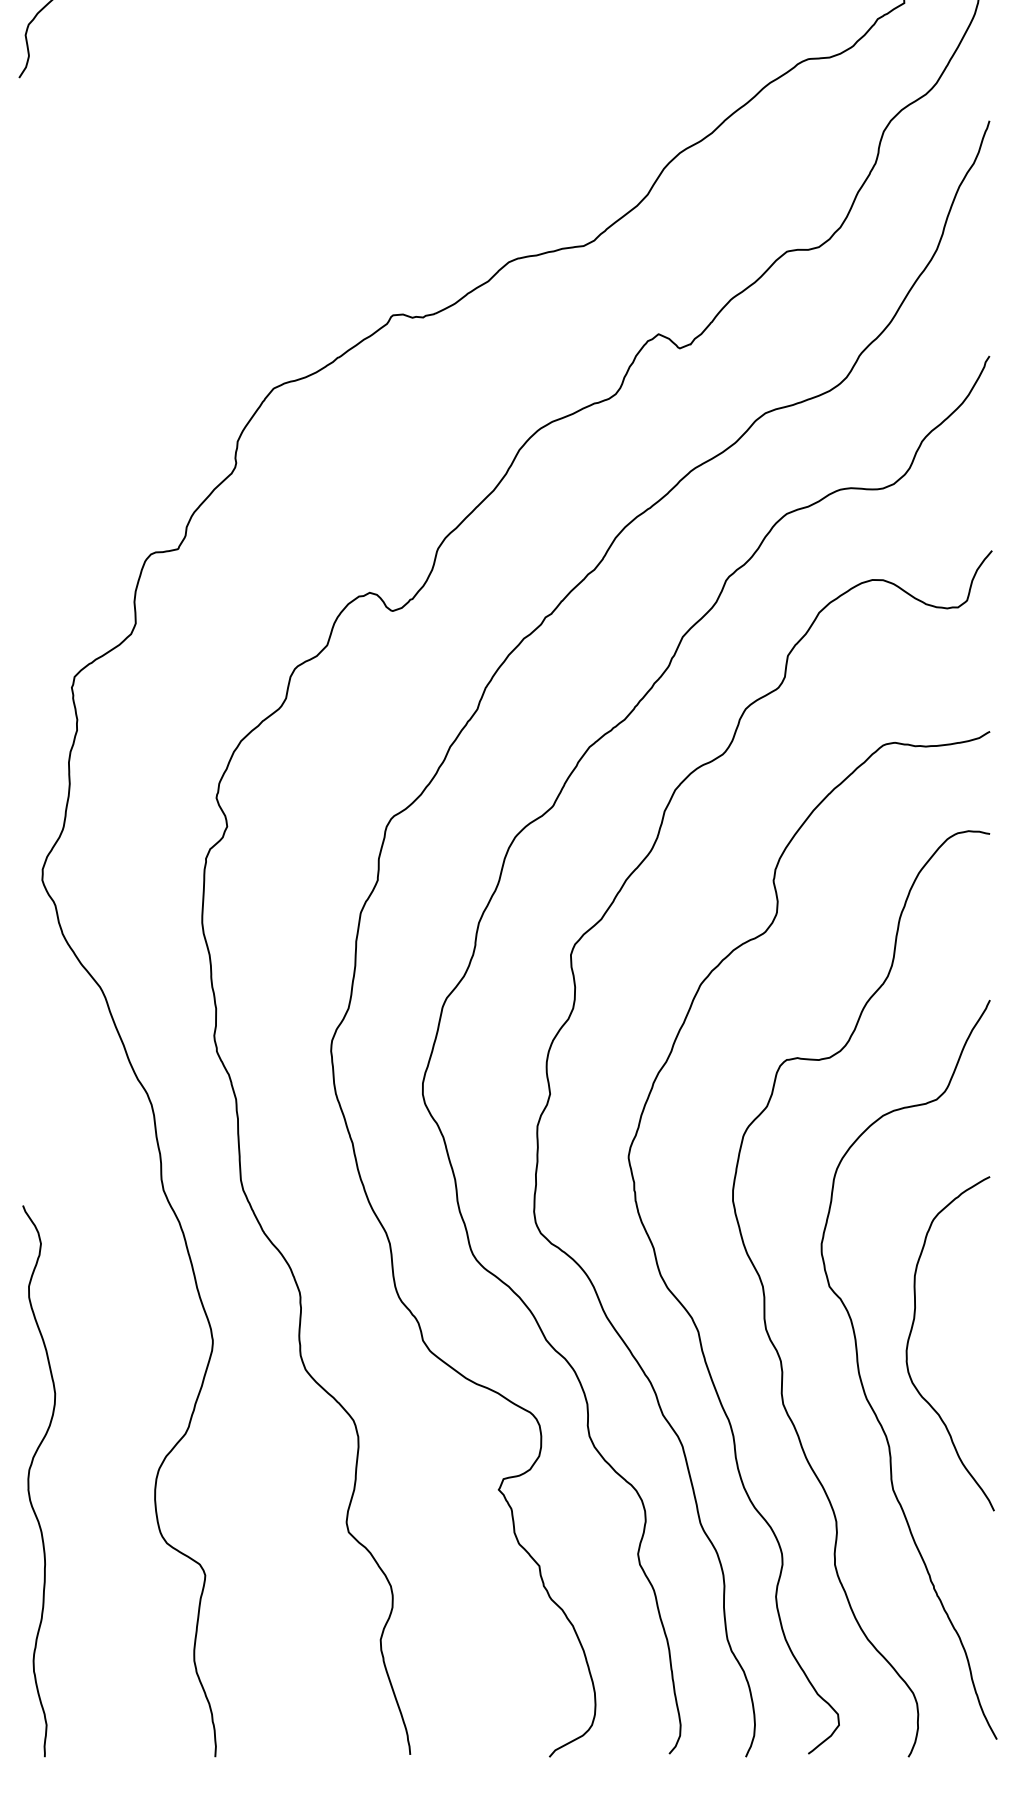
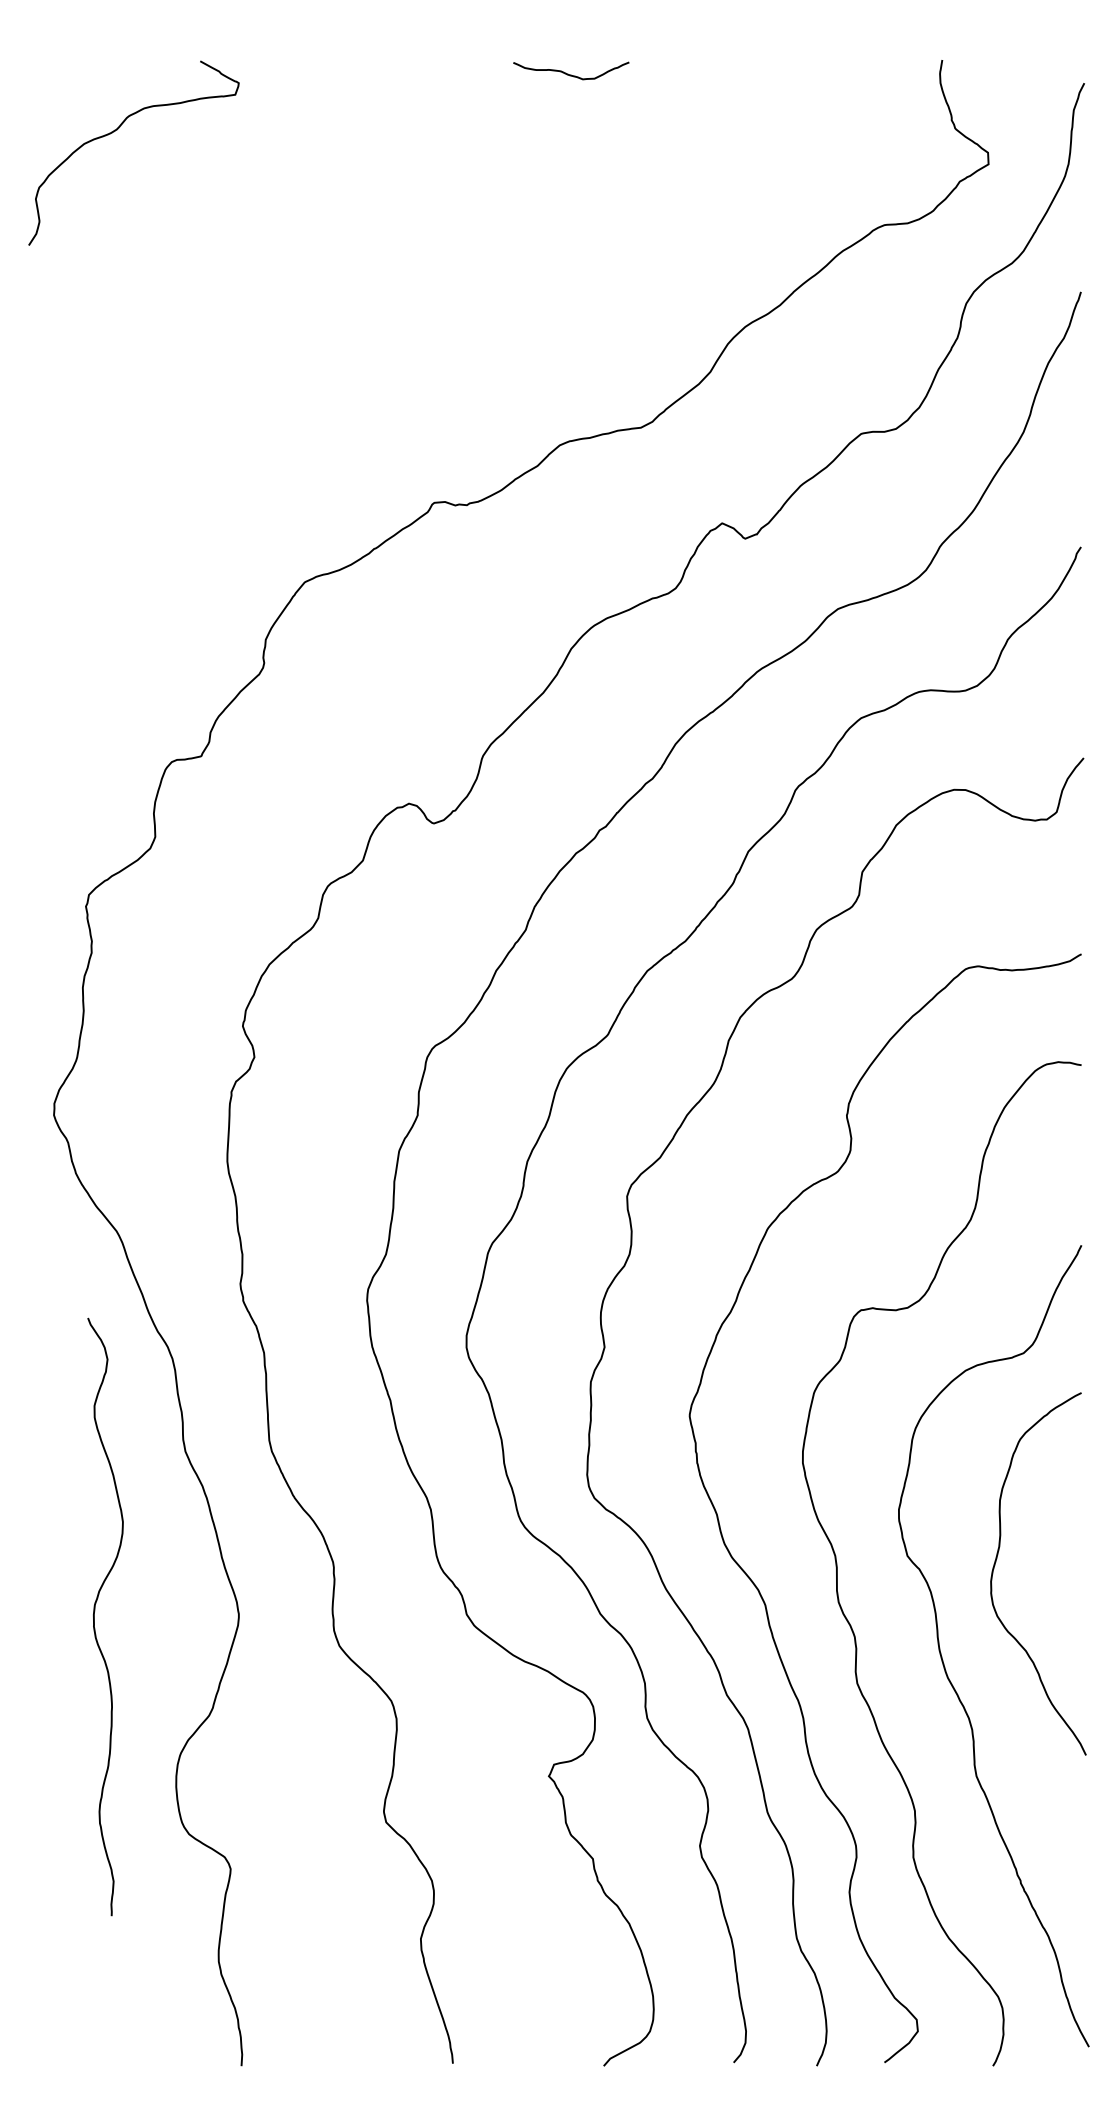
curve: (911, 1333) -> (996, 1562), moved
curve: (28, 1480) -> (94, 1616), moved

